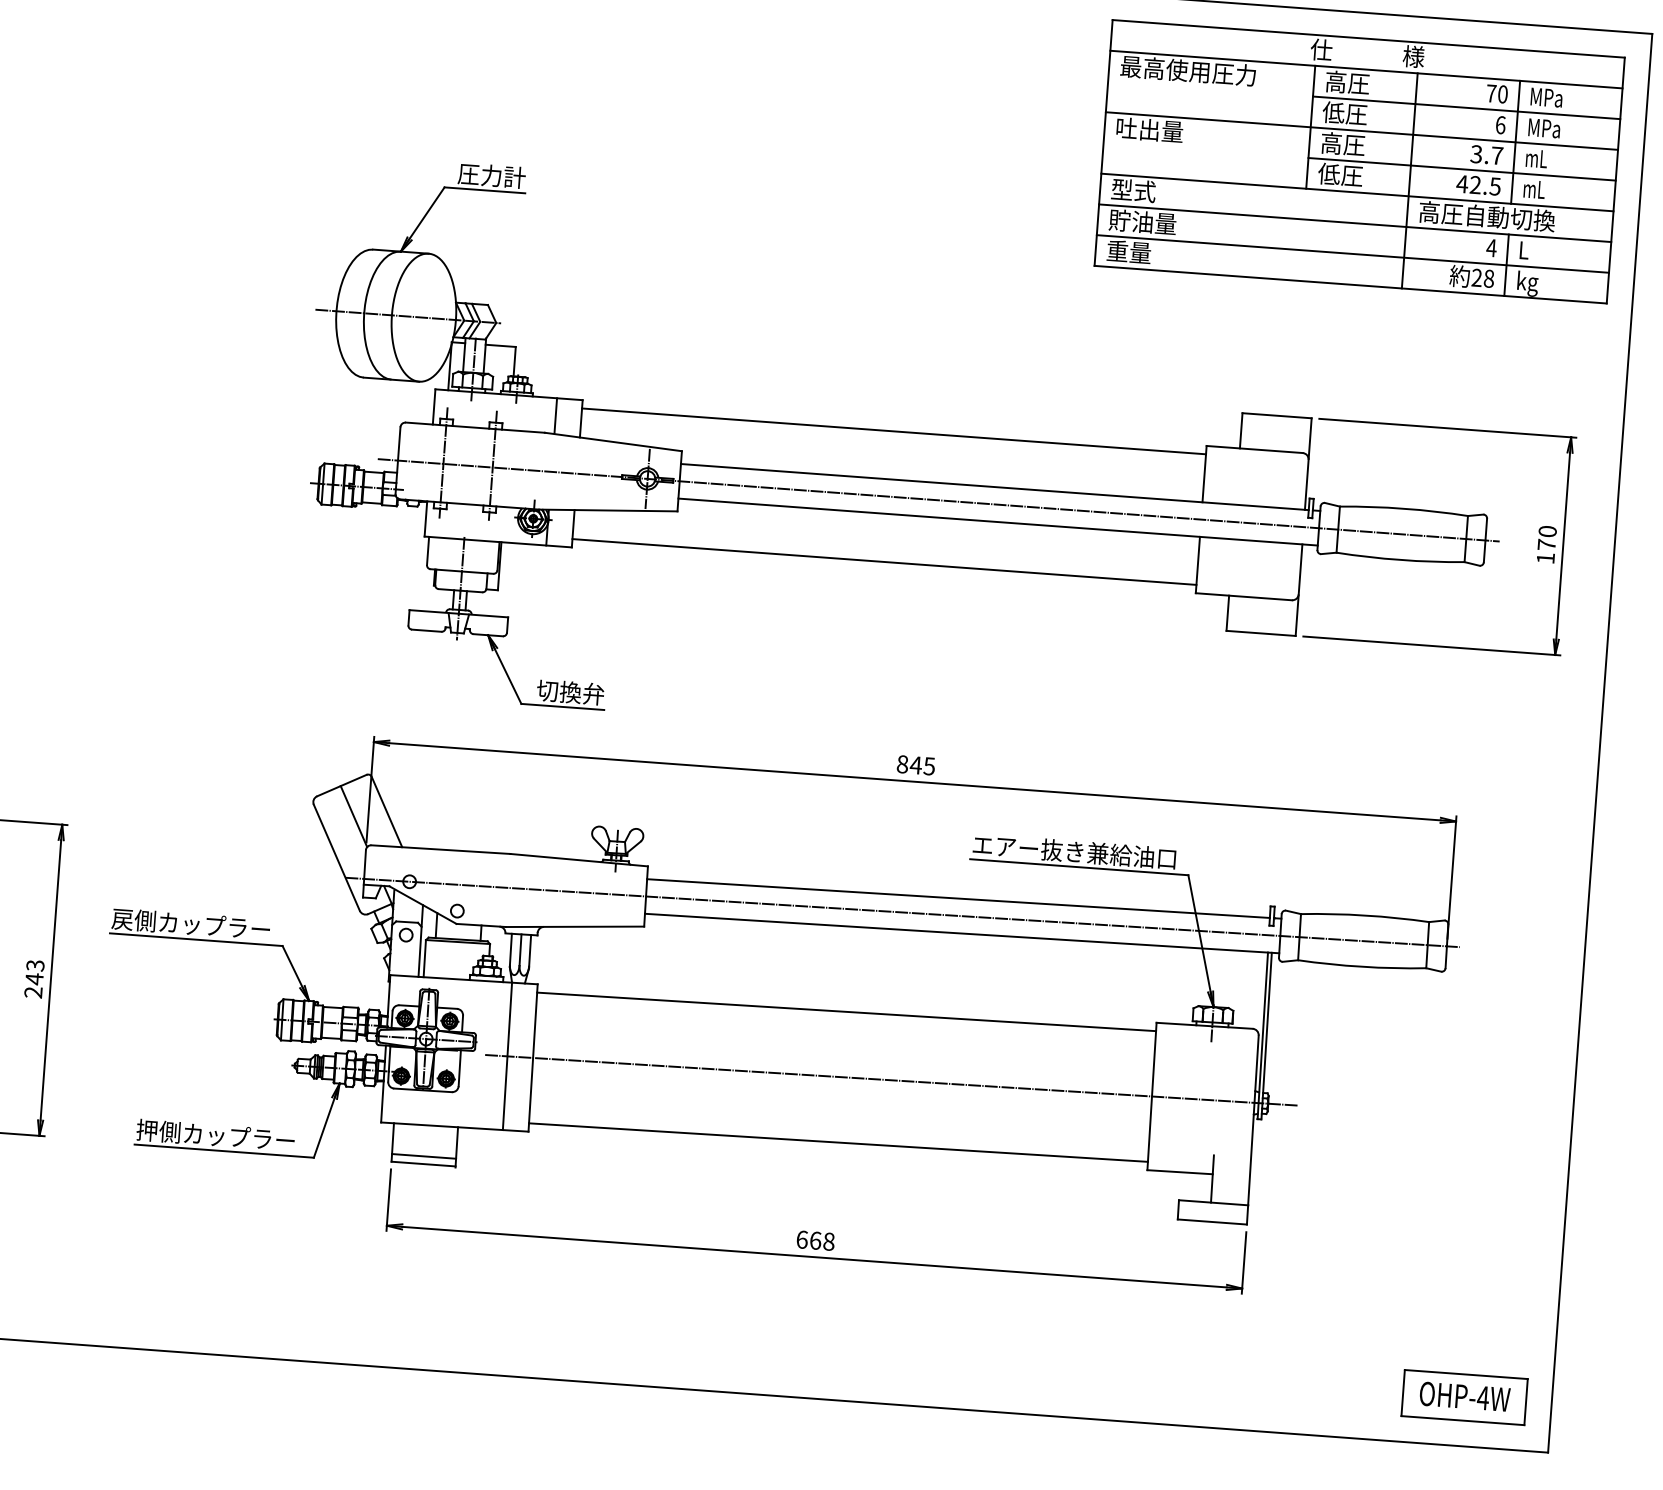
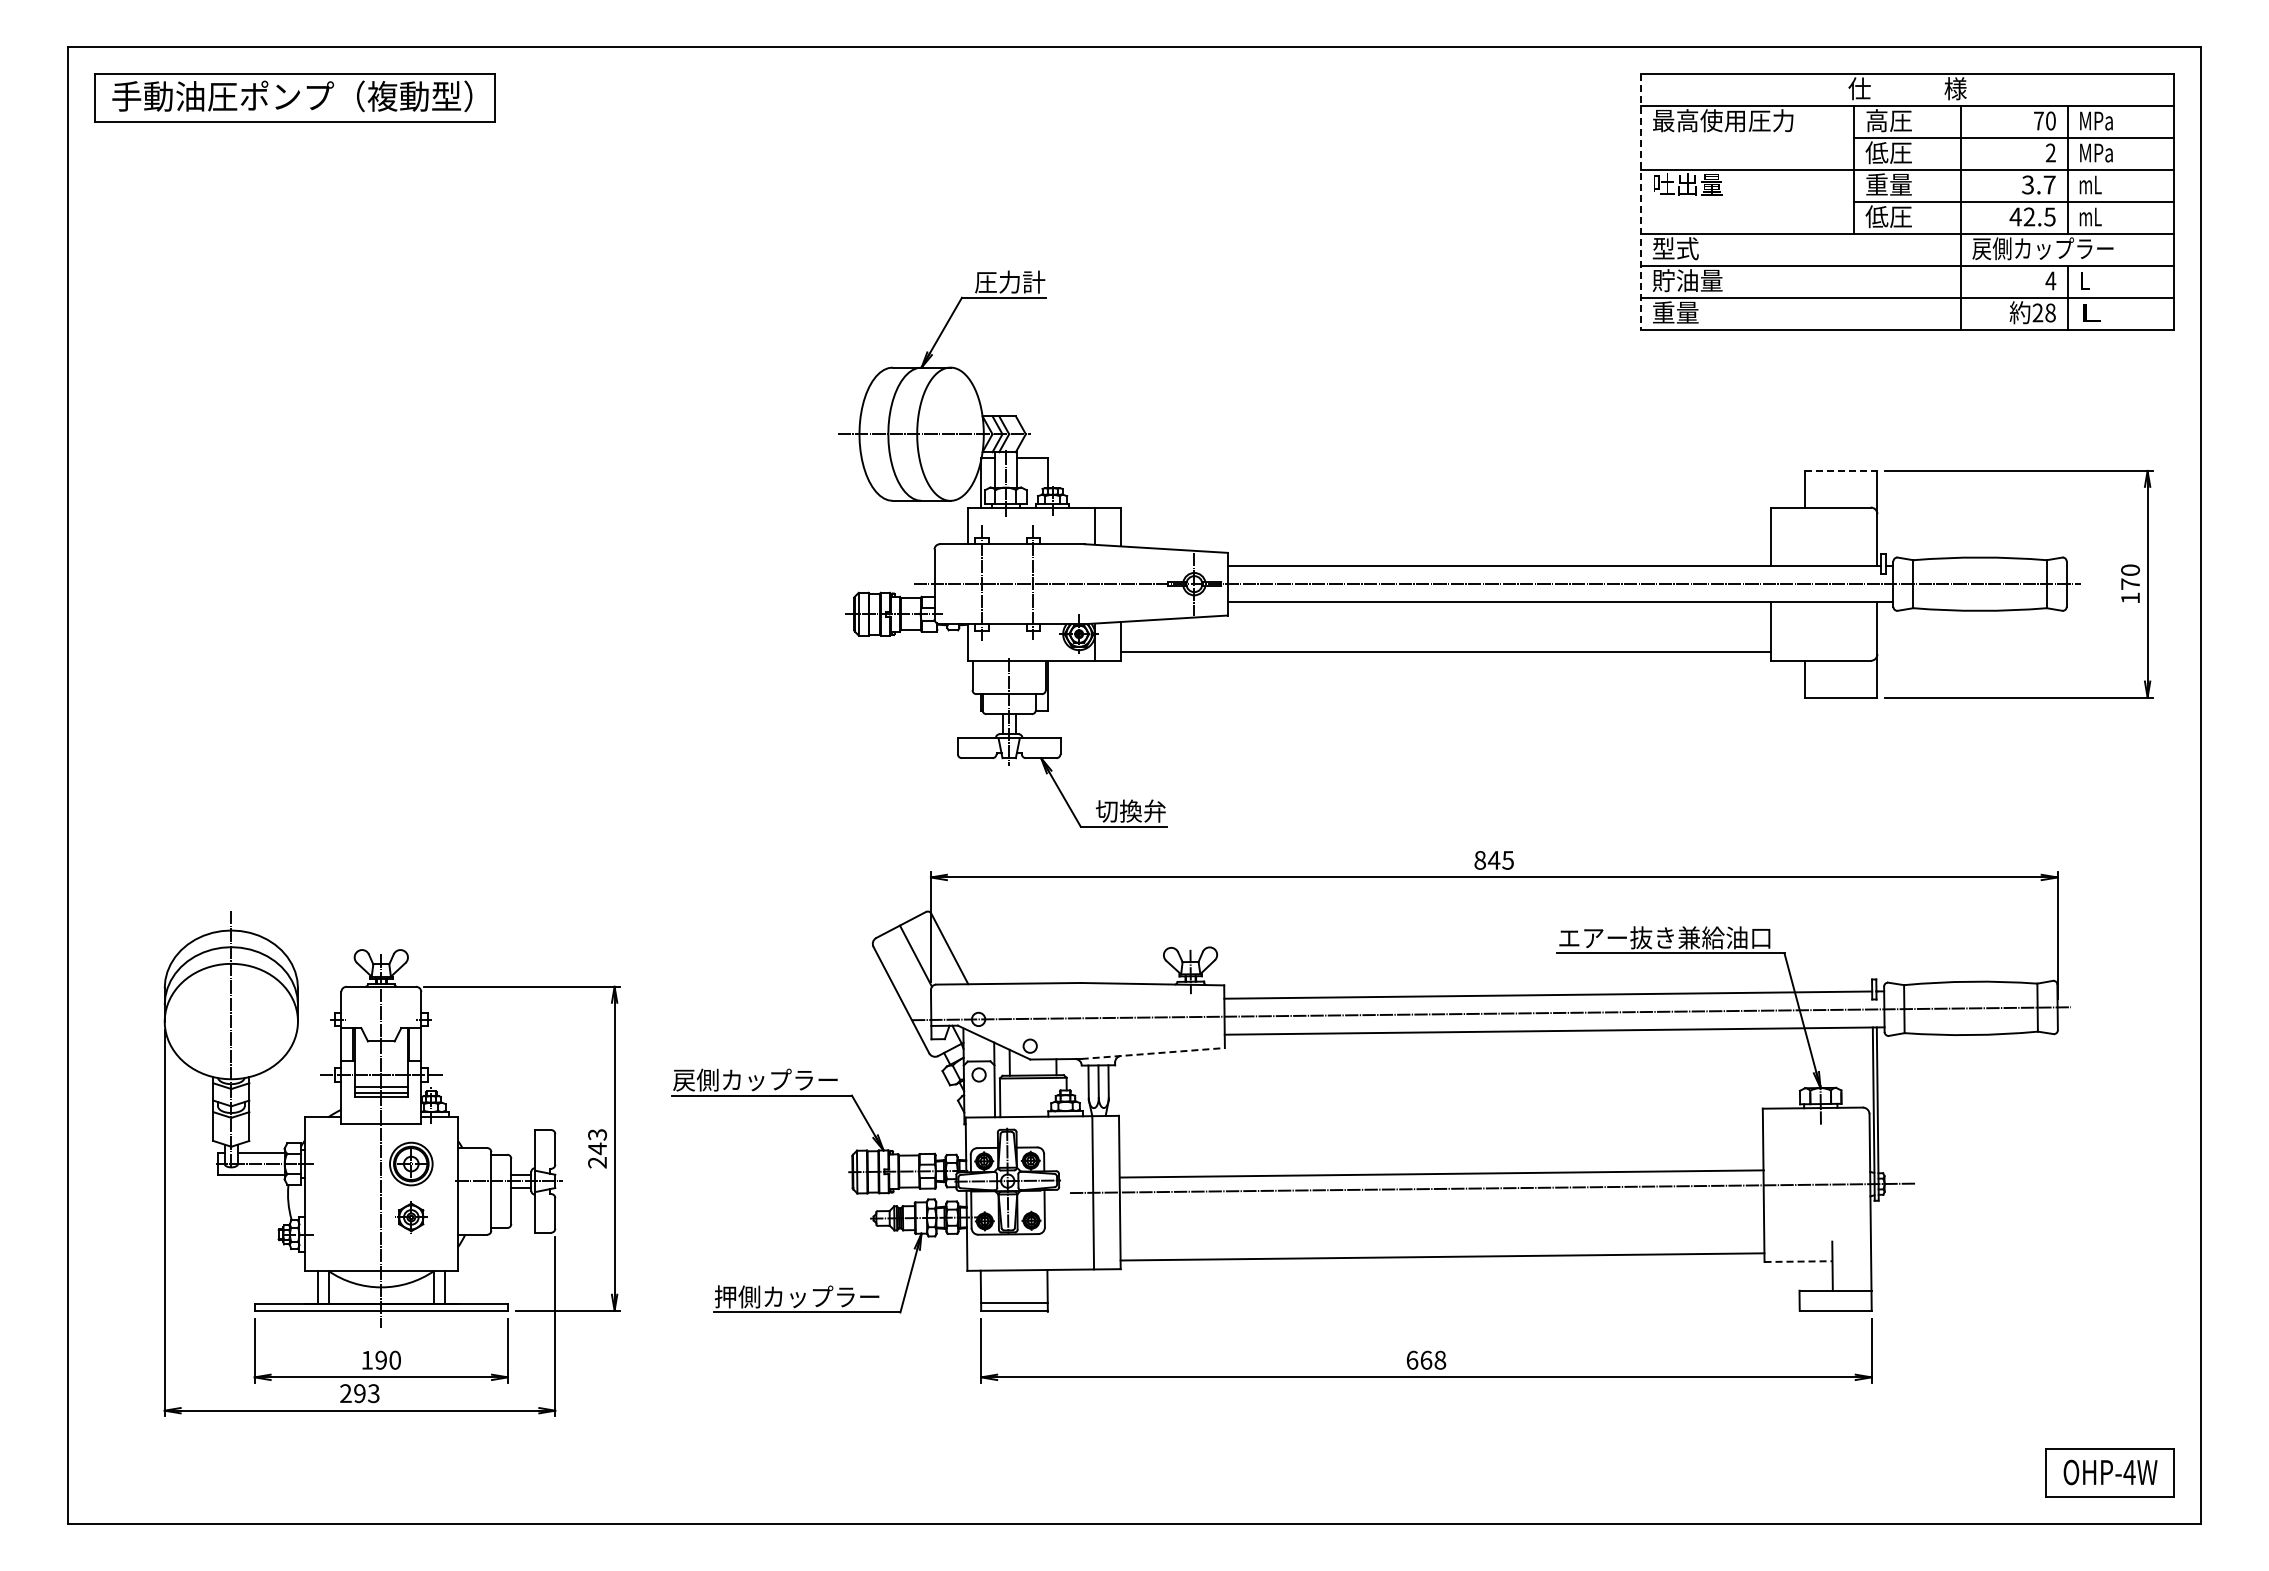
text: (1500, 124) -> (2050, 152), 6 -> 2
line: (1104, 142) -> (1641, 201), solid -> dashed
text: (1342, 143) -> (1888, 184), 高圧 -> 重量
text: (1486, 216) -> (2043, 248), 高圧自動切換 -> 戻側カップラー
text: (1527, 284) -> (2090, 315), kg -> L
line: (1277, 415) -> (1841, 470), solid -> dashed
line: (893, 431) -> (1445, 516), removed
line: (575, 926) -> (1153, 1053), solid -> dashed
line: (846, 1011) -> (1441, 1173), moved
line: (1180, 1172) -> (1798, 1261), solid -> dashed

